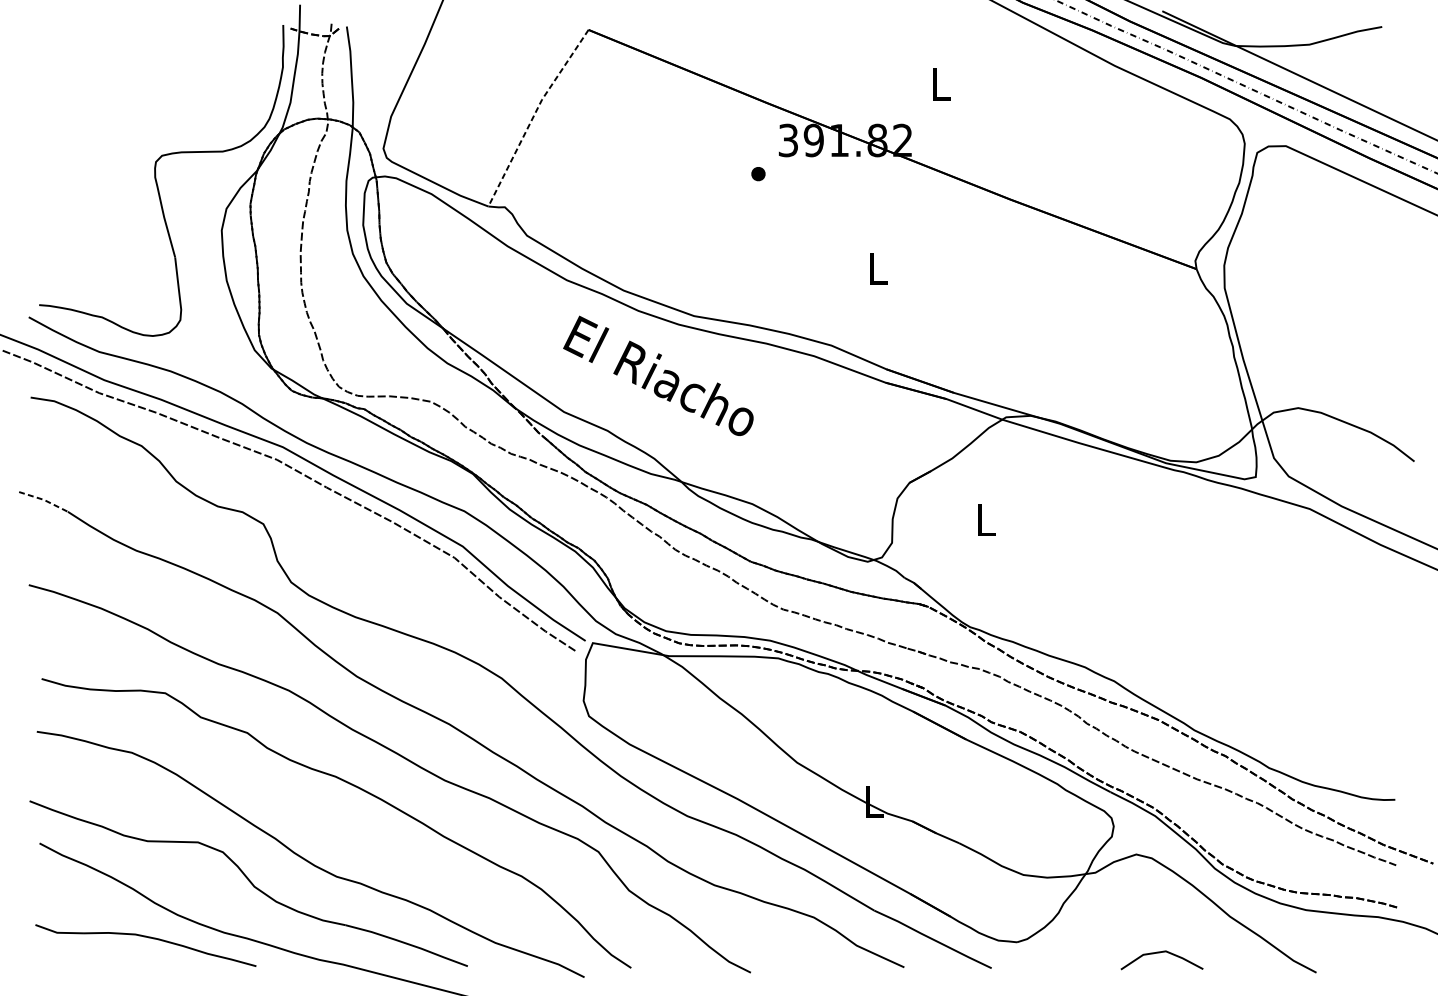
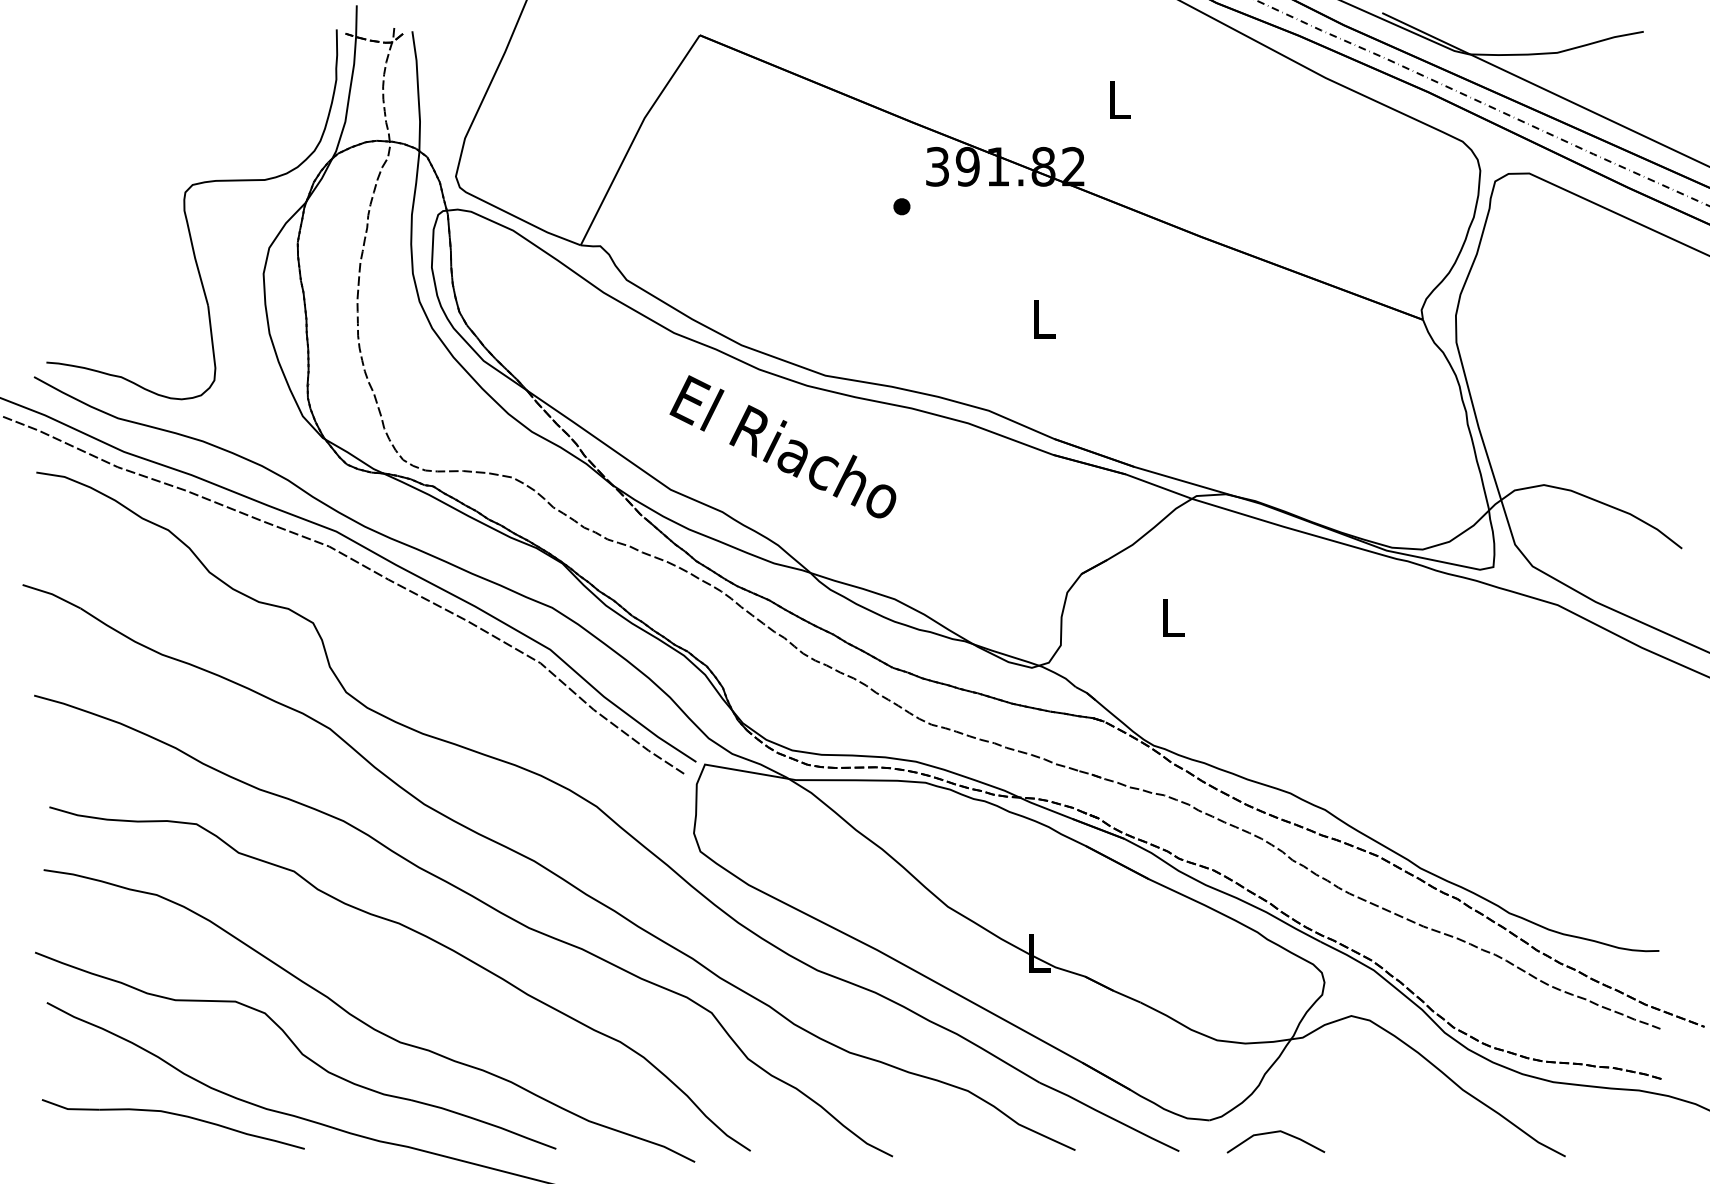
line: (534, 115) -> (635, 136), dashed -> solid
line: (44, 500) -> (52, 594), dashed -> solid
line: (1159, 953) -> (1273, 1133), moved

